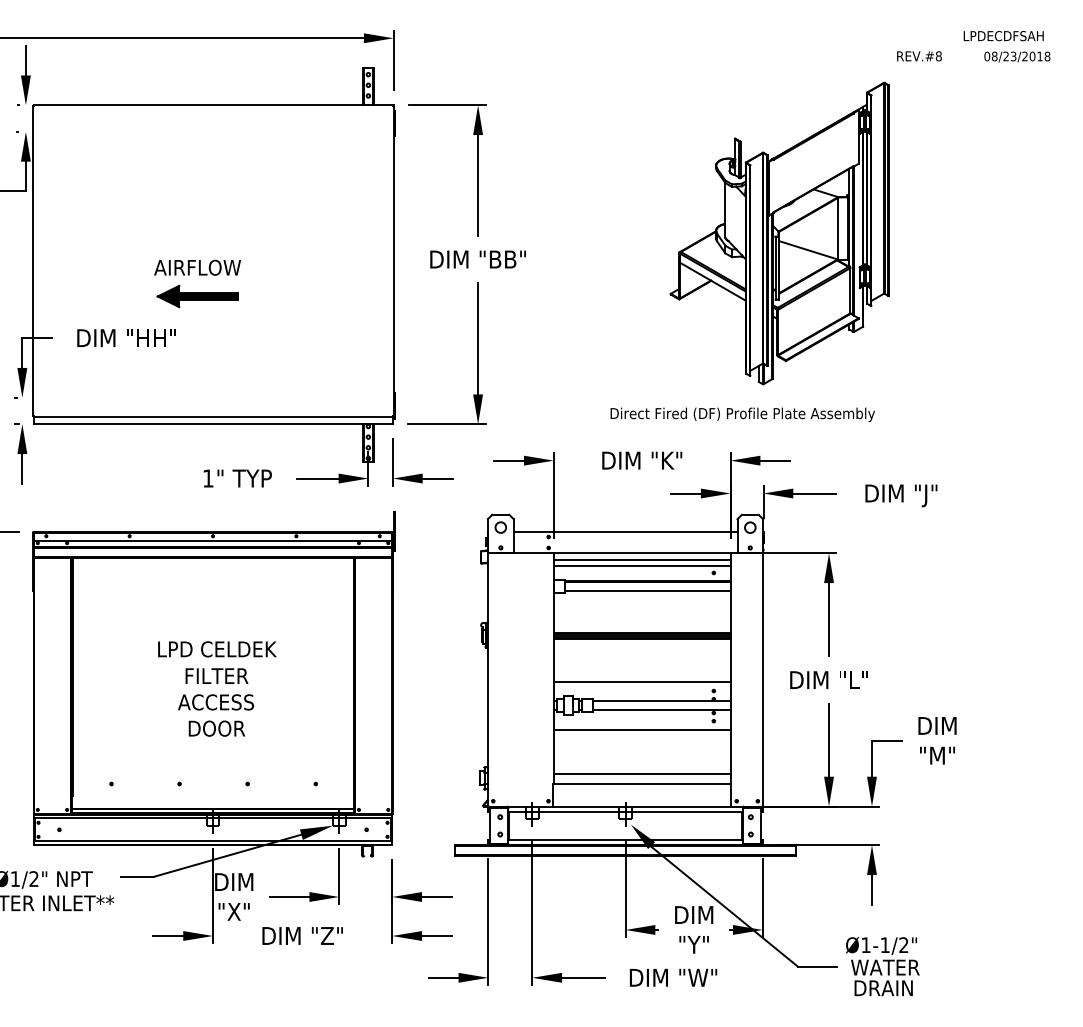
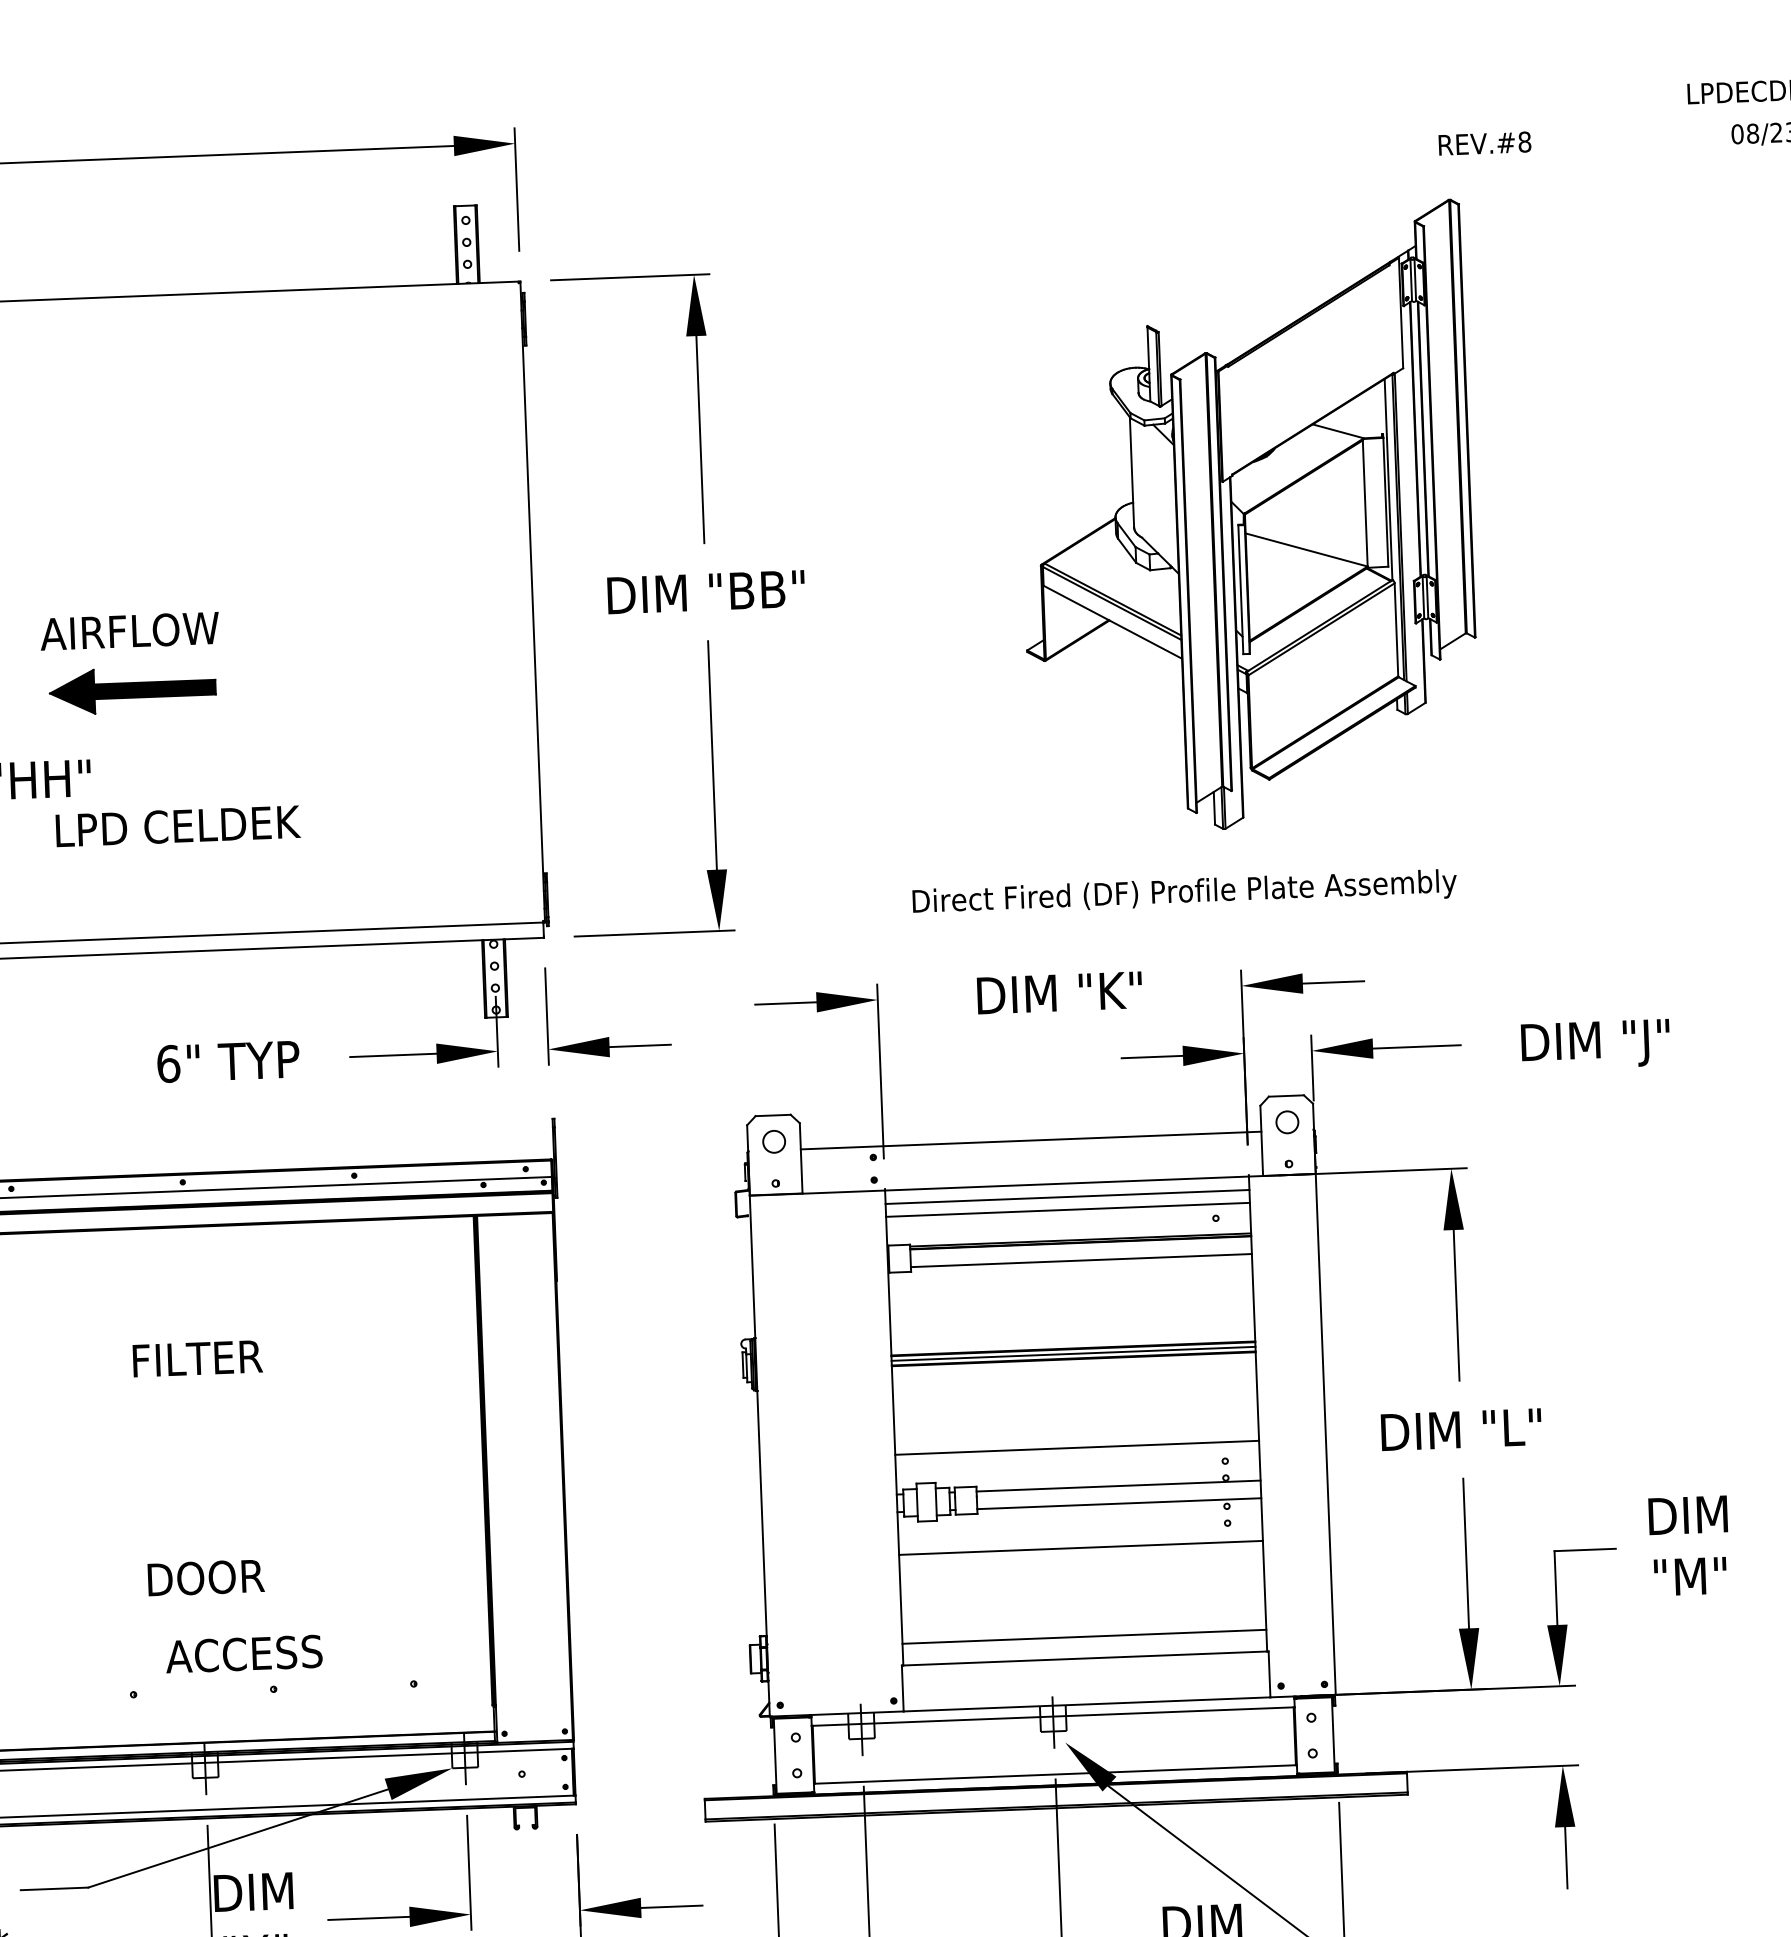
text: (919, 56) -> (1485, 143), moved
part: (749, 251) -> (1185, 557), moved
text: (208, 478) -> (168, 1063), 1" -> 6"
text: (217, 649) -> (178, 826), moved
text: (216, 675) -> (196, 1357), moved
text: (215, 702) -> (243, 1654), moved

